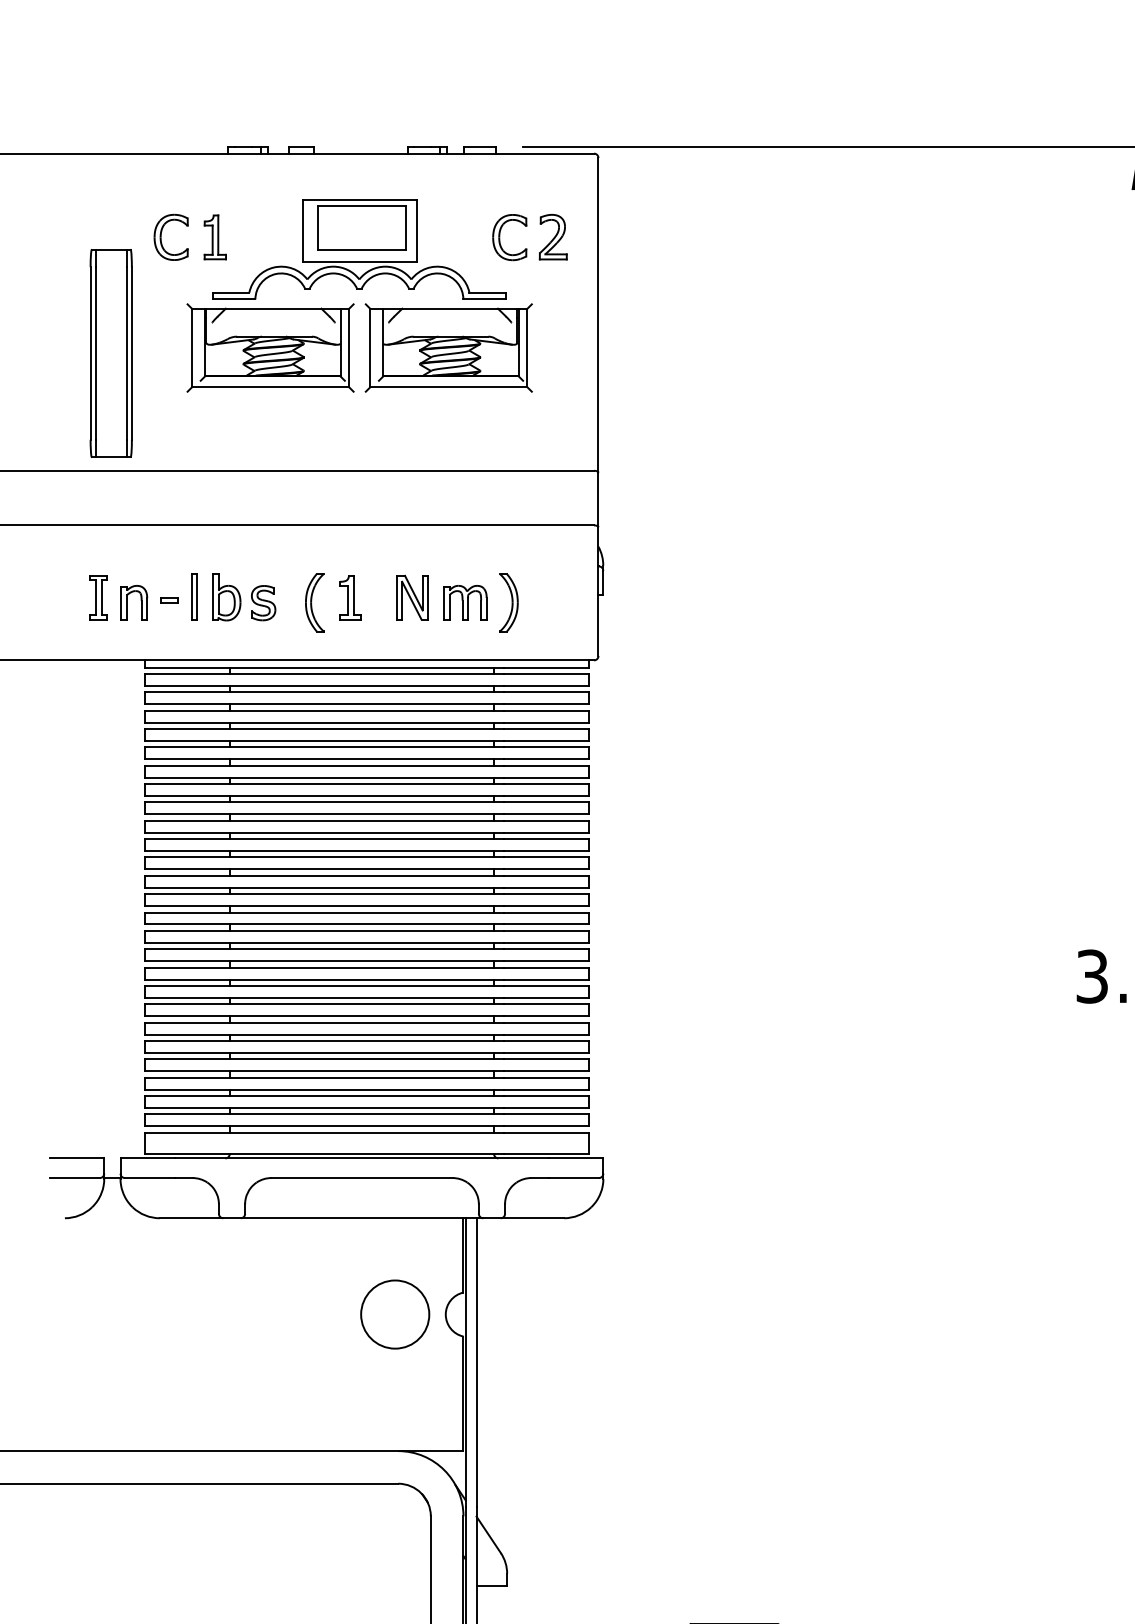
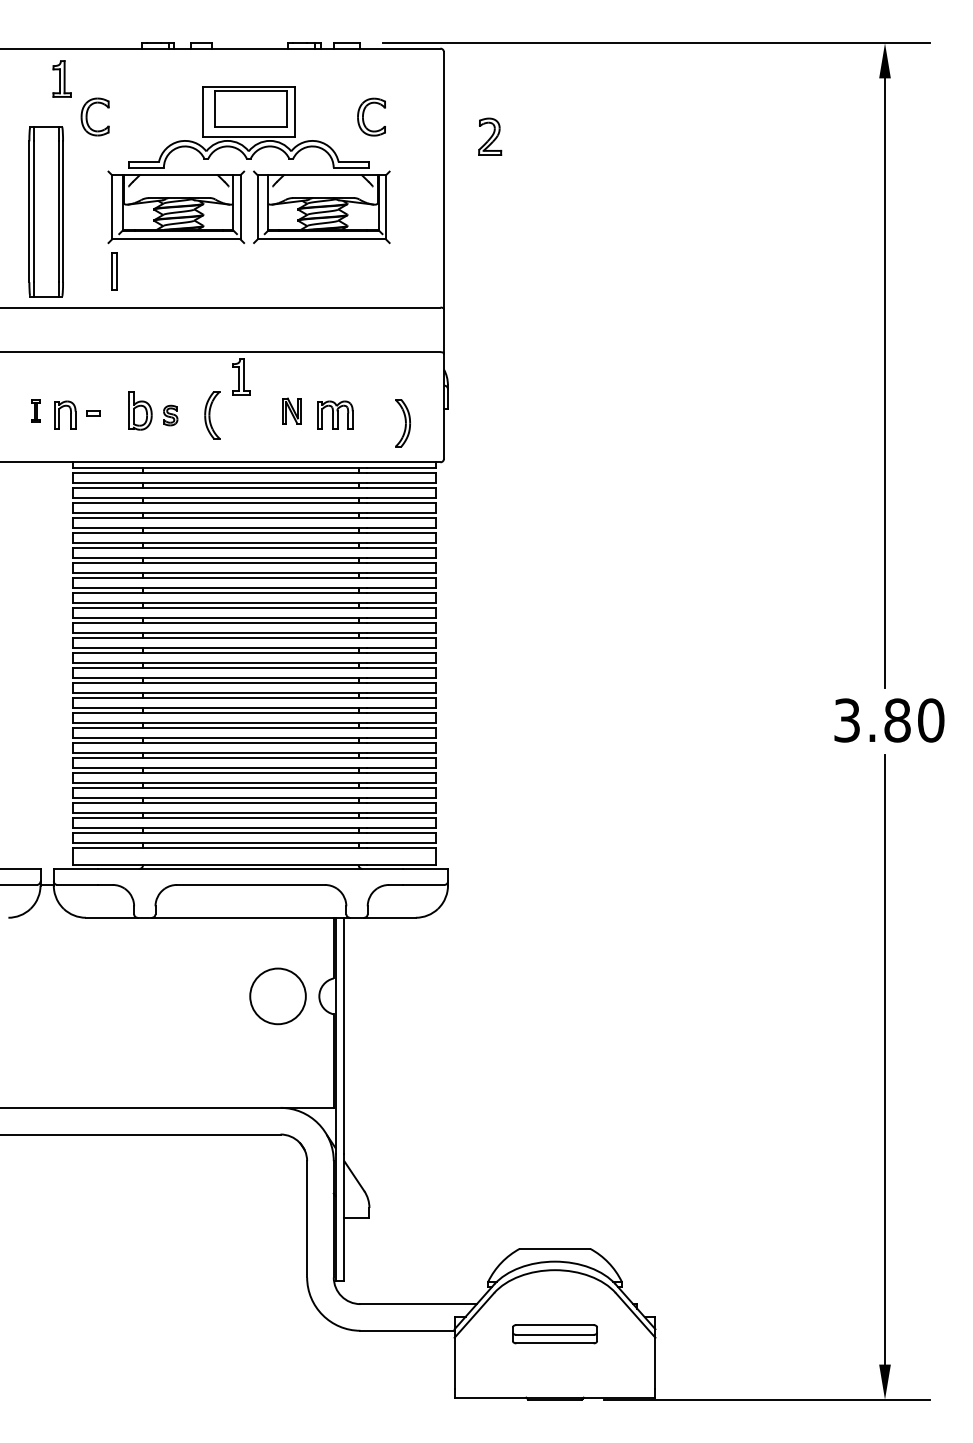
part: (214, 236) -> (61, 78), moved
part: (553, 236) -> (490, 136), moved
part: (98, 596) -> (35, 410), size x0.6
part: (194, 596) -> (114, 271), moved
part: (350, 596) -> (241, 376), moved
part: (411, 596) -> (291, 410), size x0.7
part: (263, 603) -> (170, 415), size x0.7
part: (508, 603) -> (402, 423), moved

